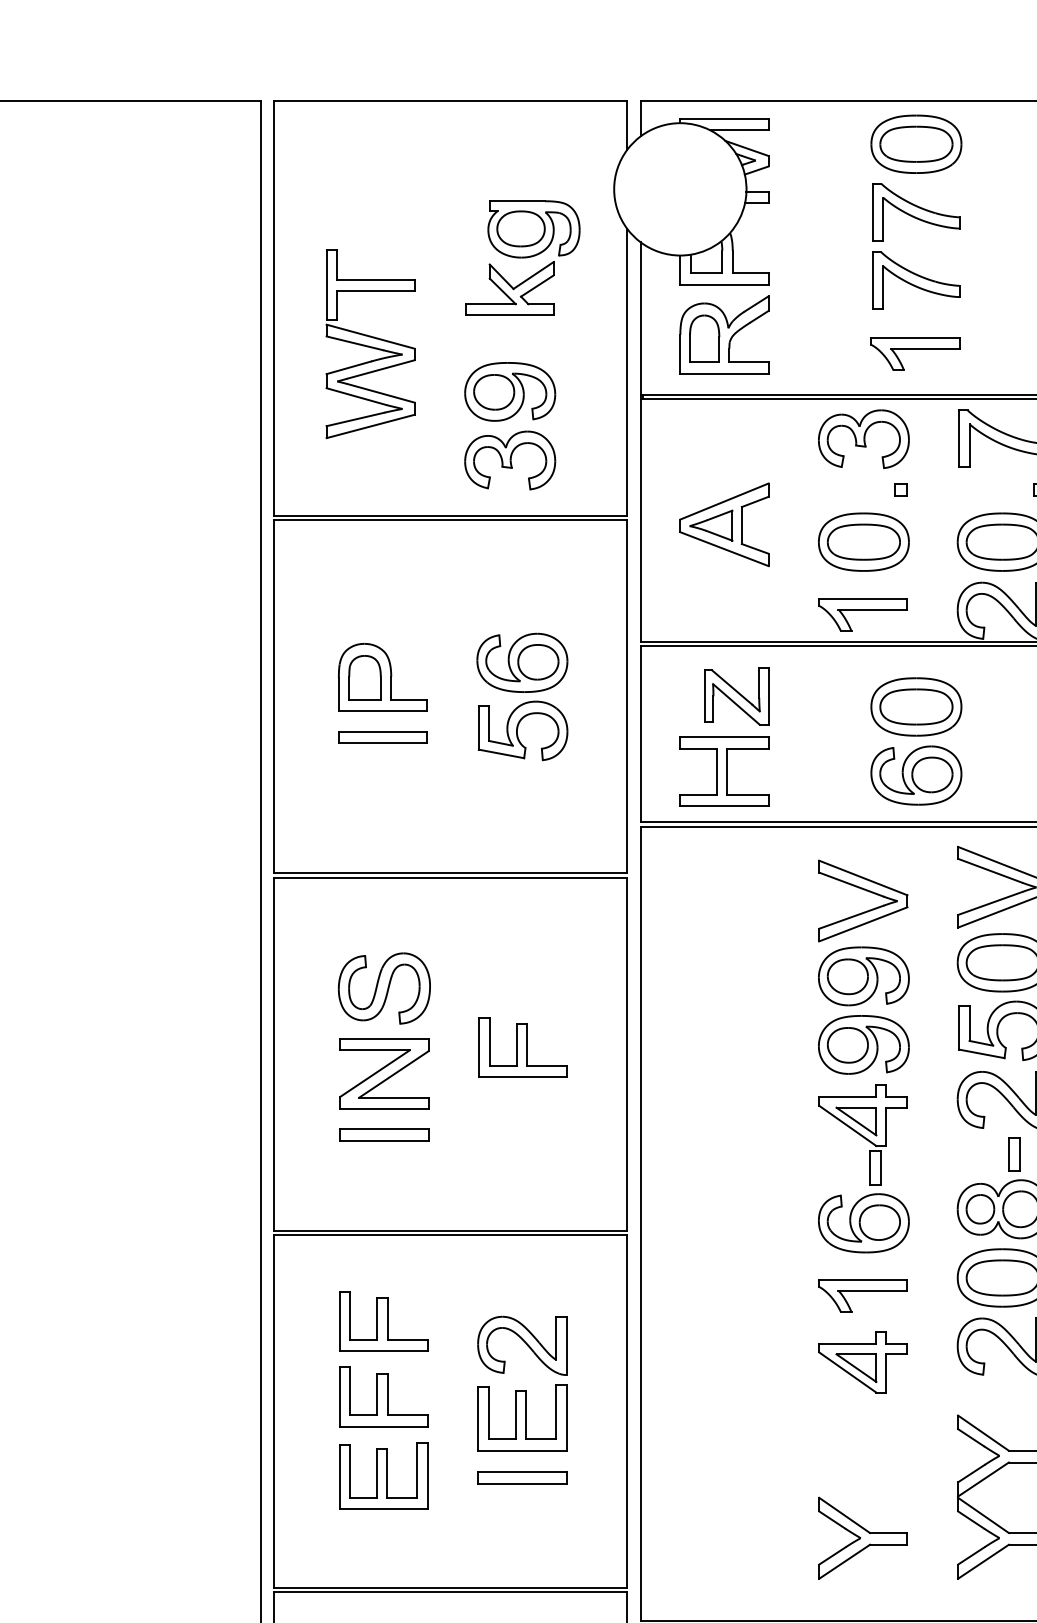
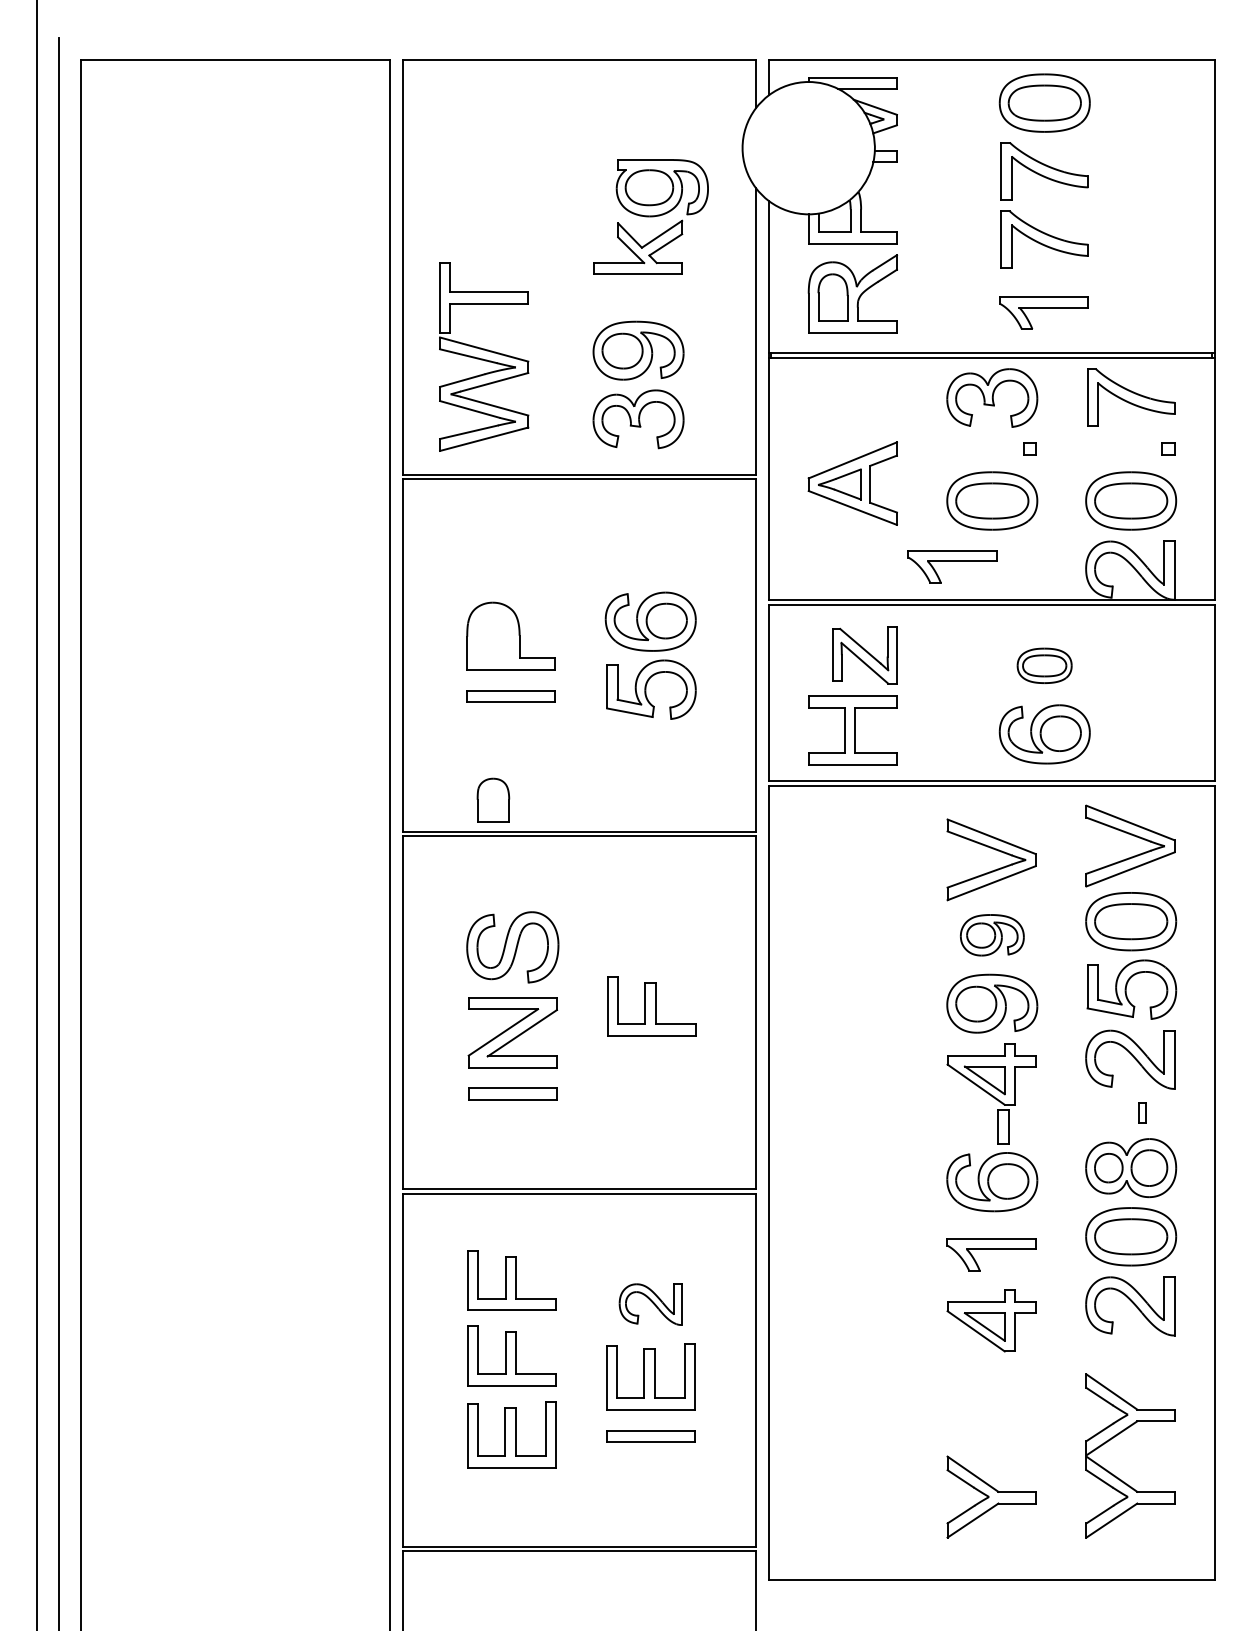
part: (371, 343) -> (484, 356), moved
part: (863, 614) -> (952, 566), moved
part: (365, 676) -> (493, 799), moved
part: (916, 706) -> (1044, 665), size x0.6
part: (864, 976) -> (992, 935), size x0.7
part: (1014, 1153) -> (1142, 1112), size x0.6
part: (522, 1345) -> (650, 1304), size x0.7

